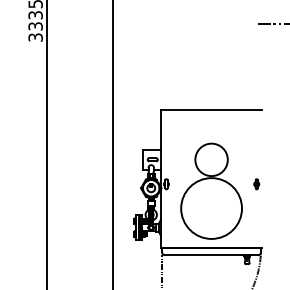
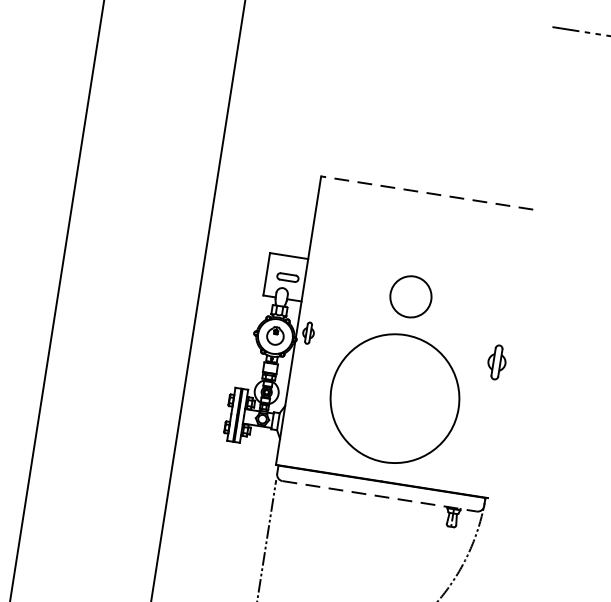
line: (211, 110) -> (426, 193), solid -> dashed
circle: (211, 159) -> (410, 296), size x0.6
part: (256, 184) -> (496, 363), size x1.6
line: (212, 255) -> (381, 497), solid -> dashed

